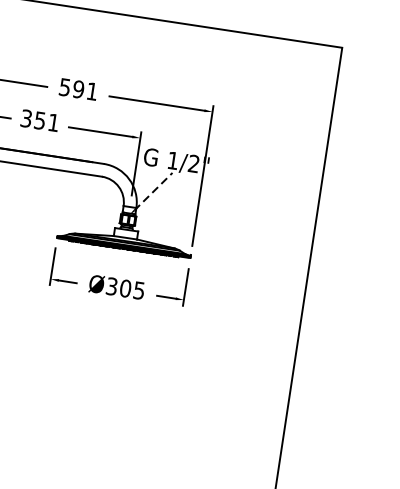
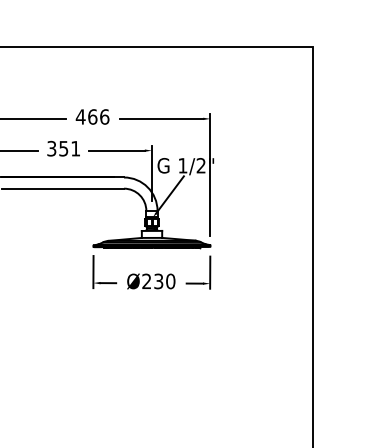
text: (78, 88) -> (92, 116), 591 -> 466
line: (154, 191) -> (170, 194), dashed -> solid
text: (125, 288) -> (158, 281), Ø305 -> Ø230

